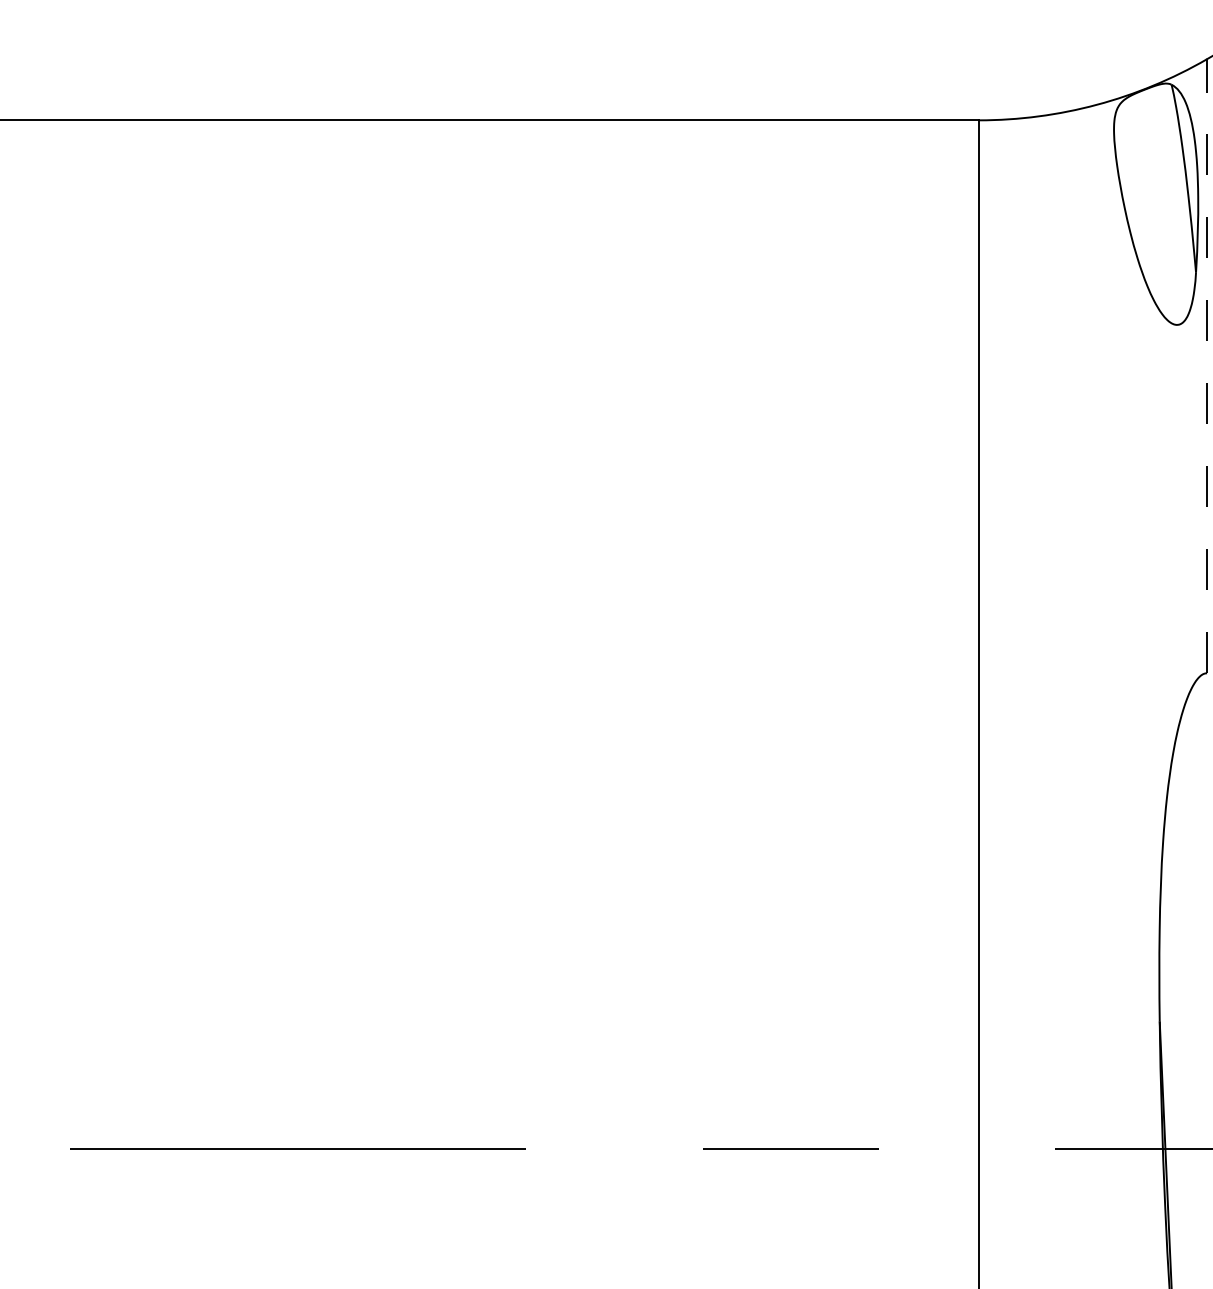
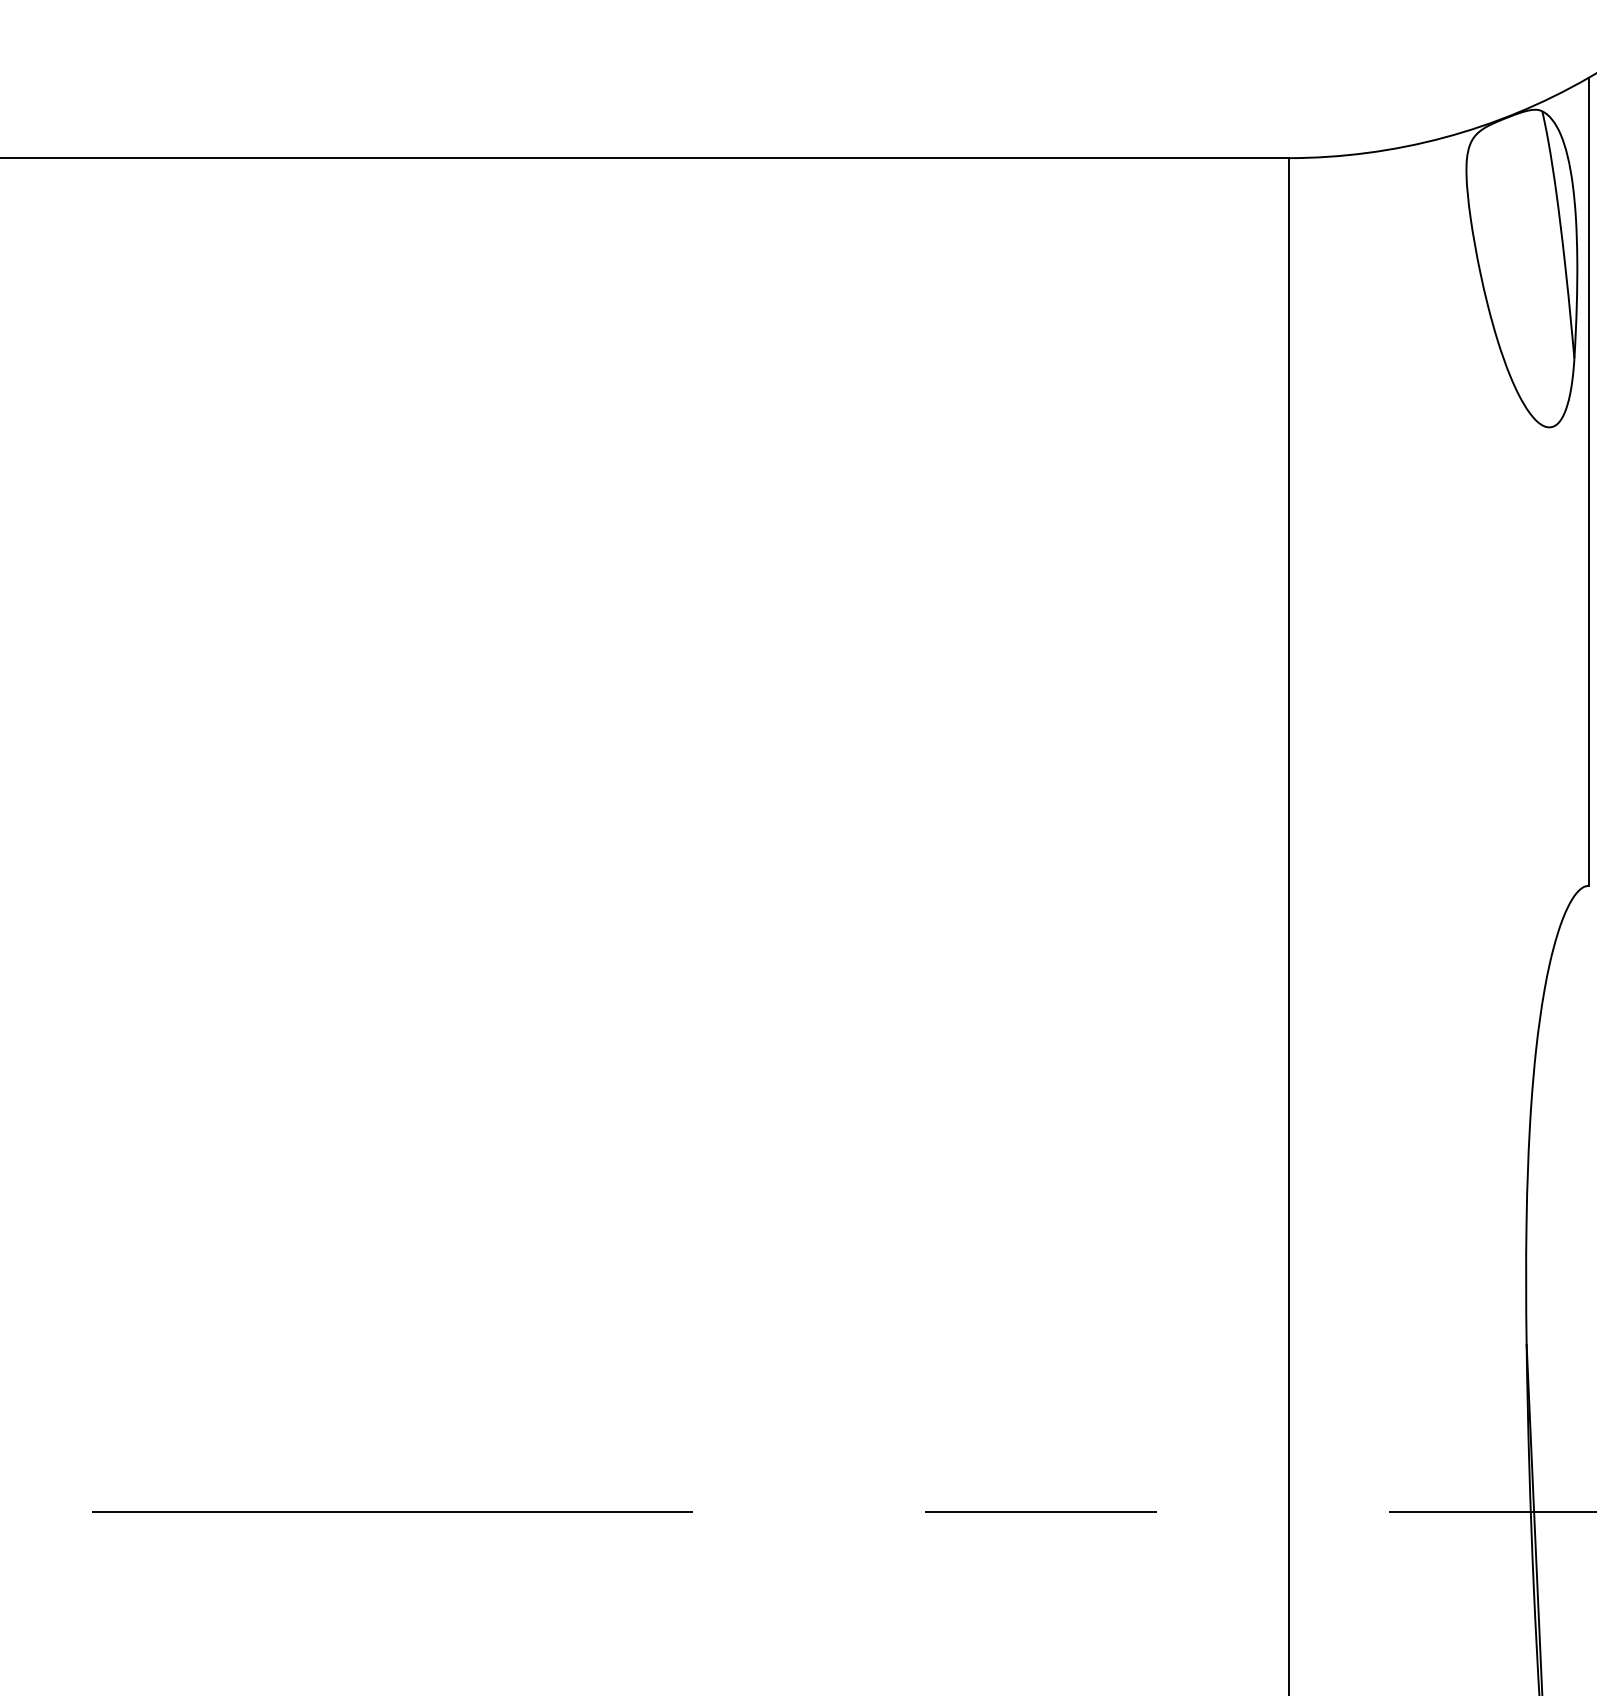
line: (1206, 366) -> (1588, 481), dashed -> solid

